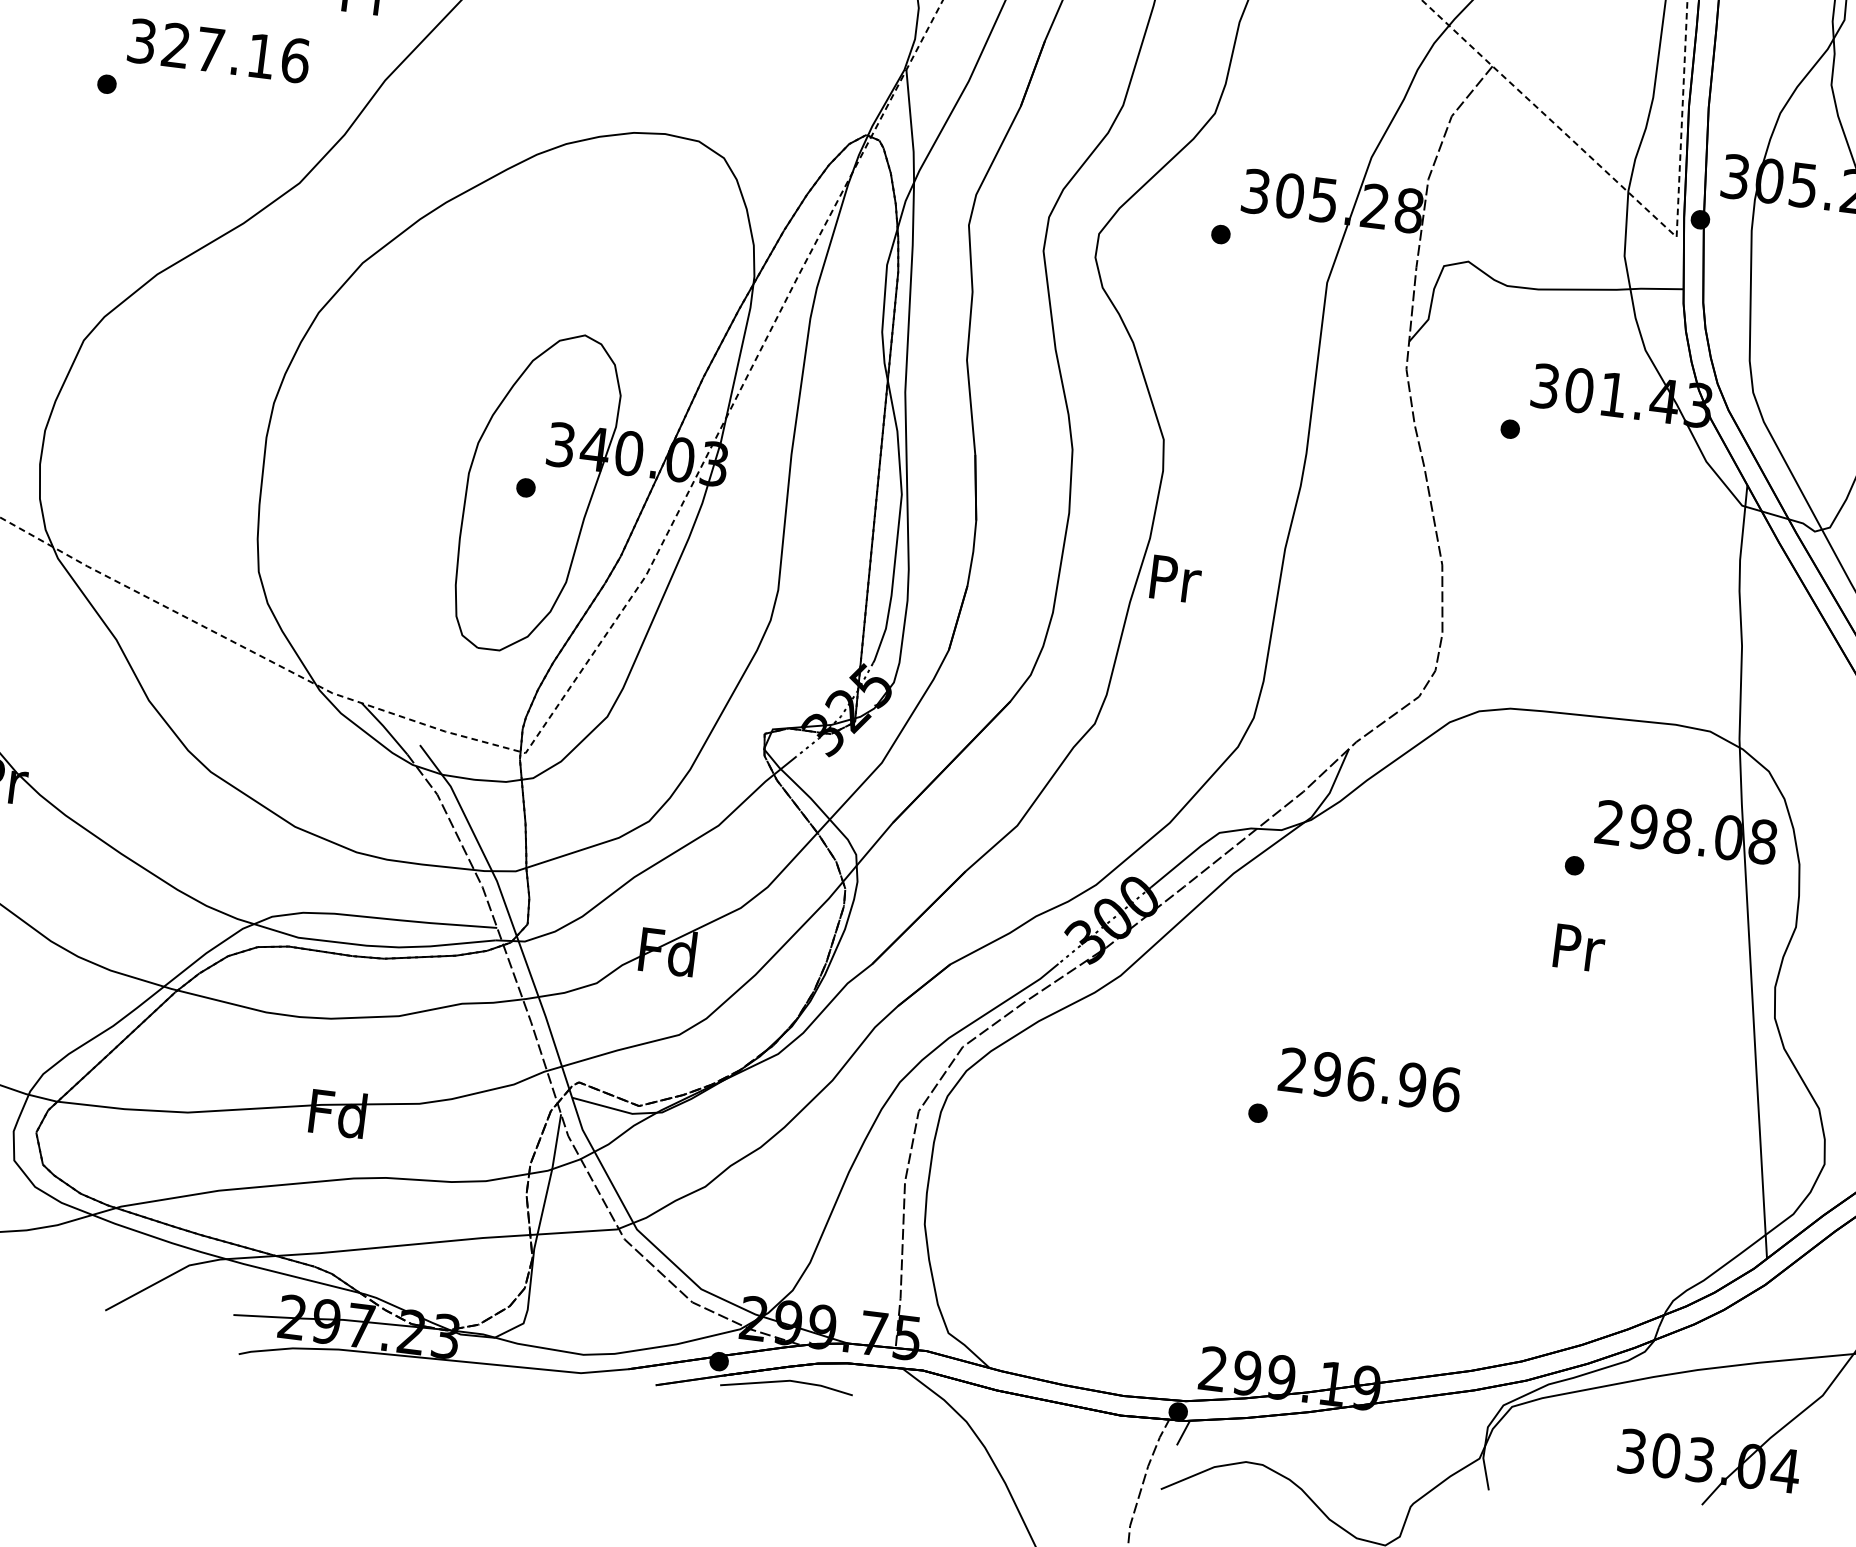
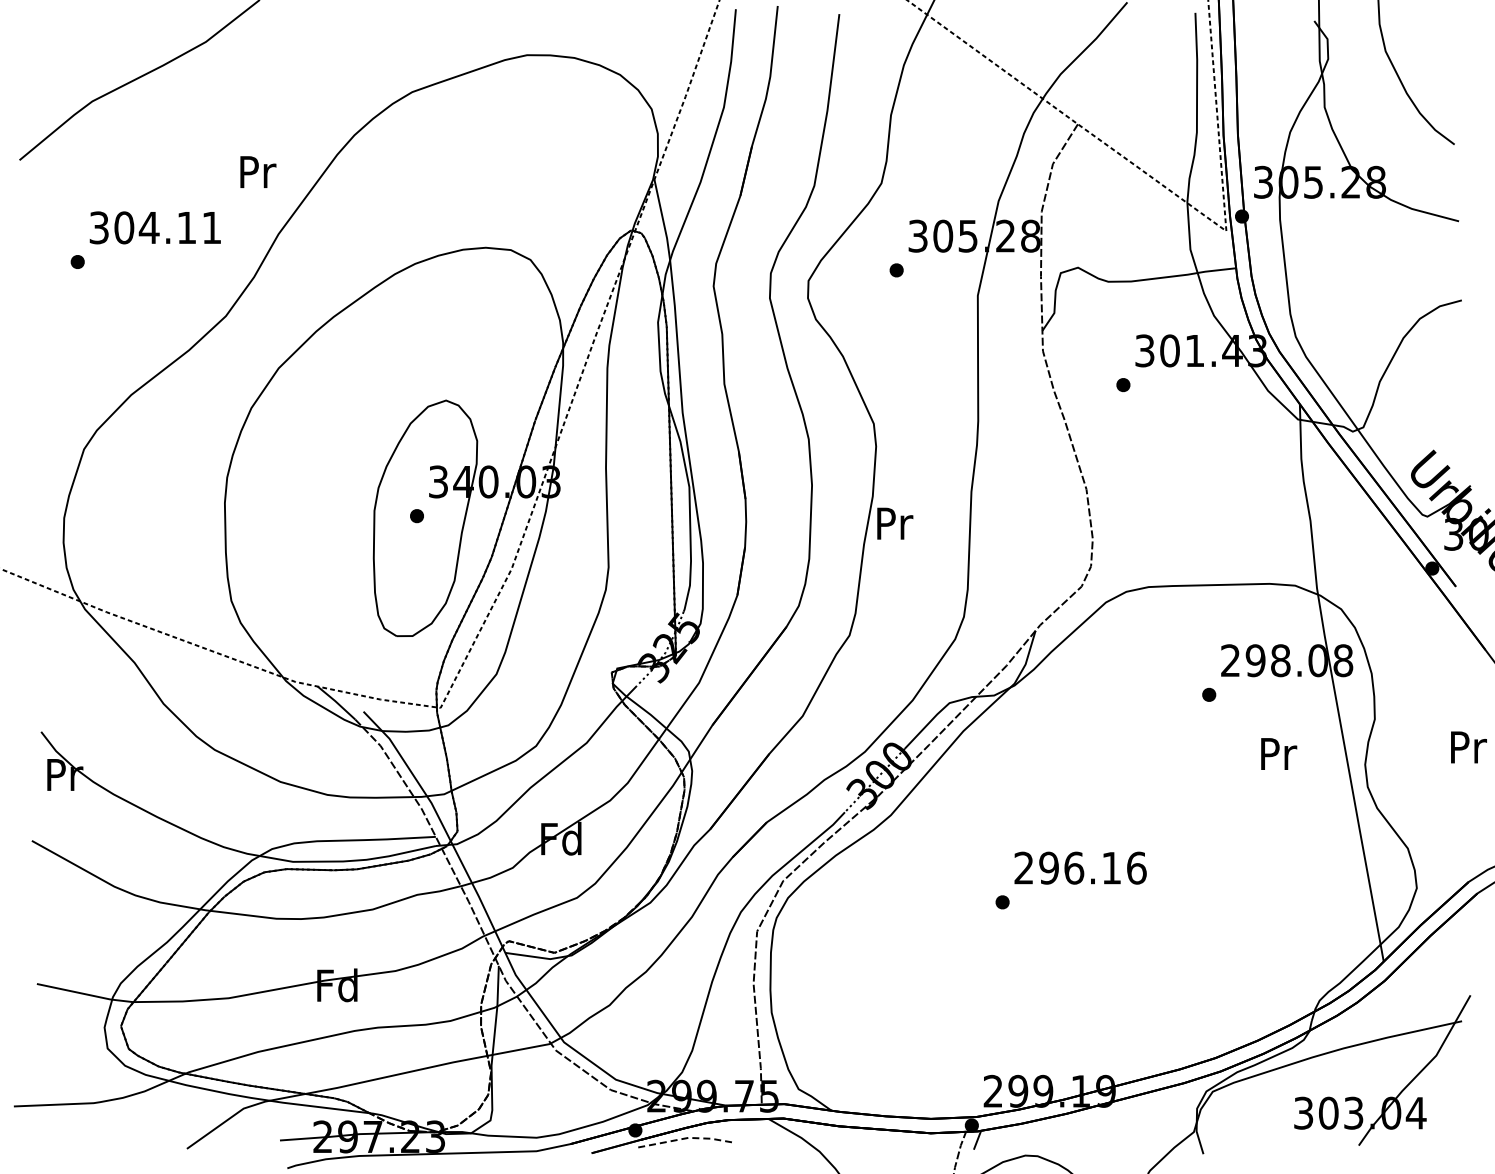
text: (235, 52) -> (167, 227), 327.16 -> 304.11
text: (1580, 947) -> (1279, 753), moved
text: (1412, 1084) -> (1111, 867), 296.96 -> 296.16
line: (788, 1381) -> (687, 1138), solid -> dashed

